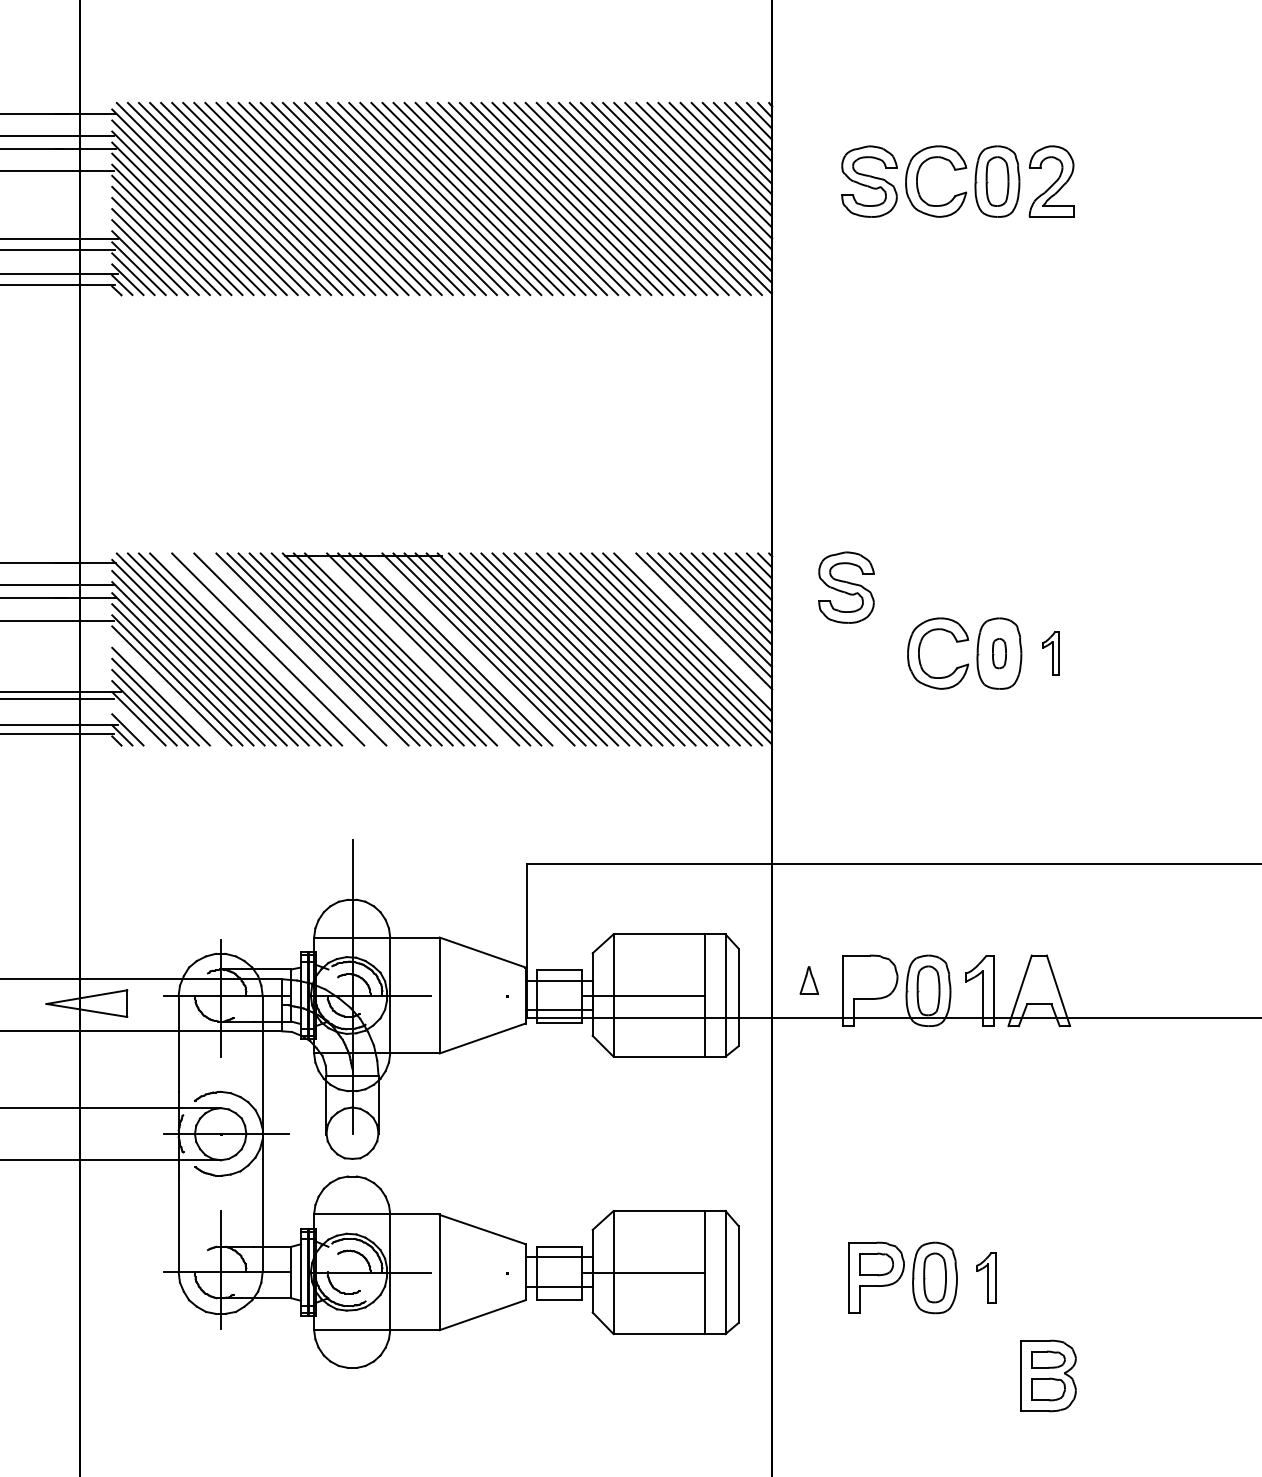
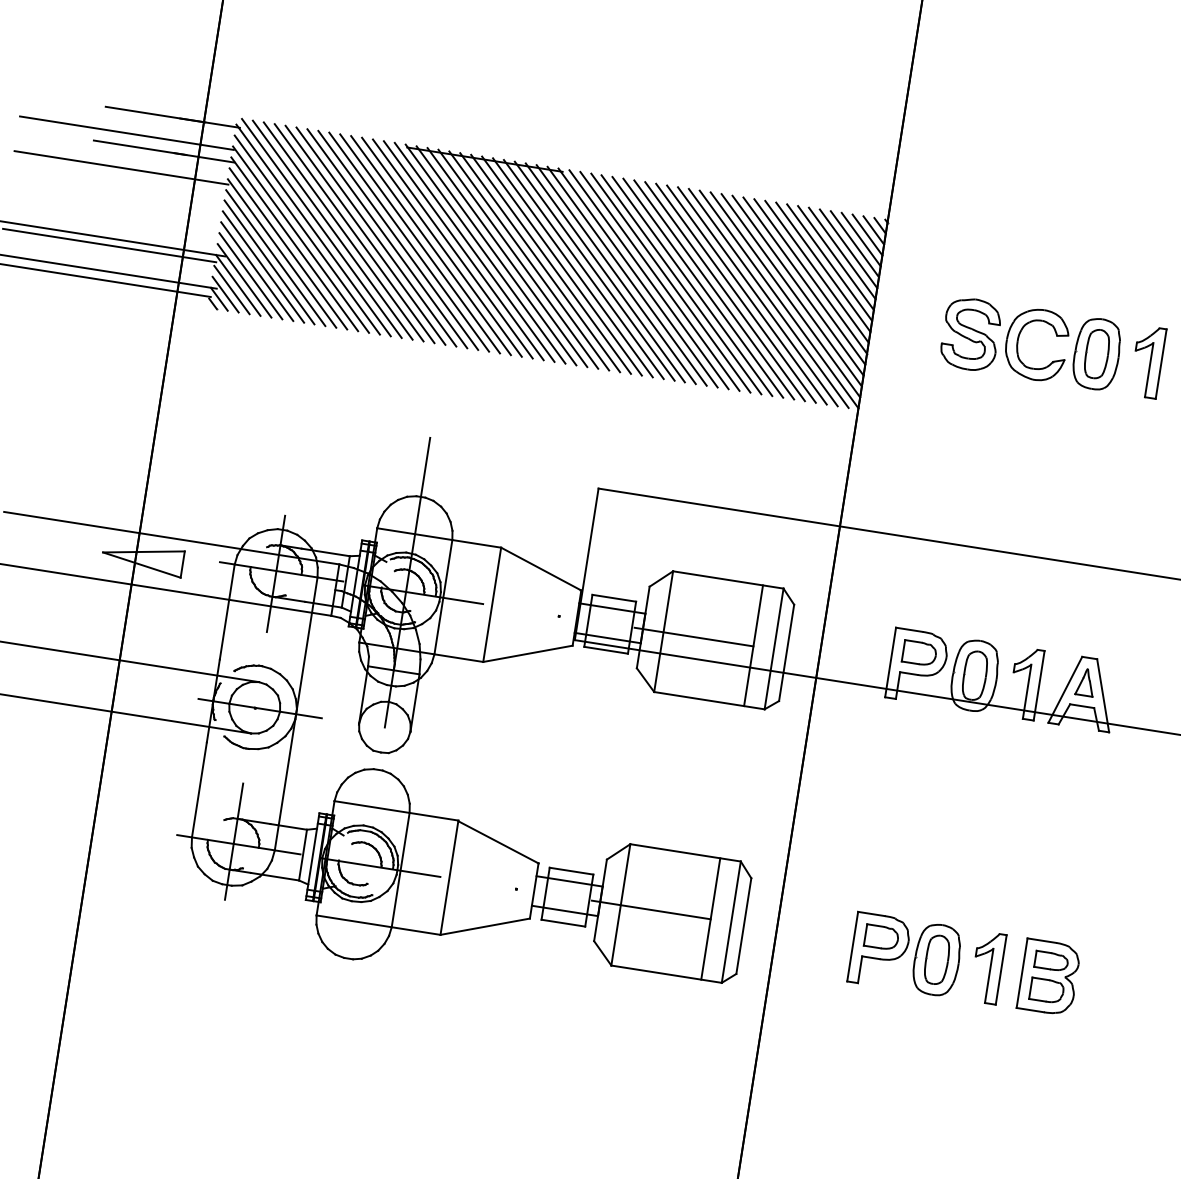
part: (846, 587) -> (970, 334), moved
line: (698, 626) -> (804, 280), added
line: (257, 649) -> (365, 235), added
line: (279, 649) -> (387, 238), added
line: (301, 649) -> (409, 242), added
line: (412, 649) -> (518, 259), added
line: (467, 649) -> (573, 267), added
part: (999, 653) -> (1097, 353), size x1.67
part: (1050, 653) -> (1147, 361), size x1.67
line: (166, 690) -> (269, 261), added
line: (133, 724) -> (232, 290), added
part: (870, 976) -> (919, 652), added
part: (808, 980) -> (1085, 682), moved
part: (986, 1277) -> (987, 967), size x1.43
part: (1048, 1375) -> (1049, 976), moved

